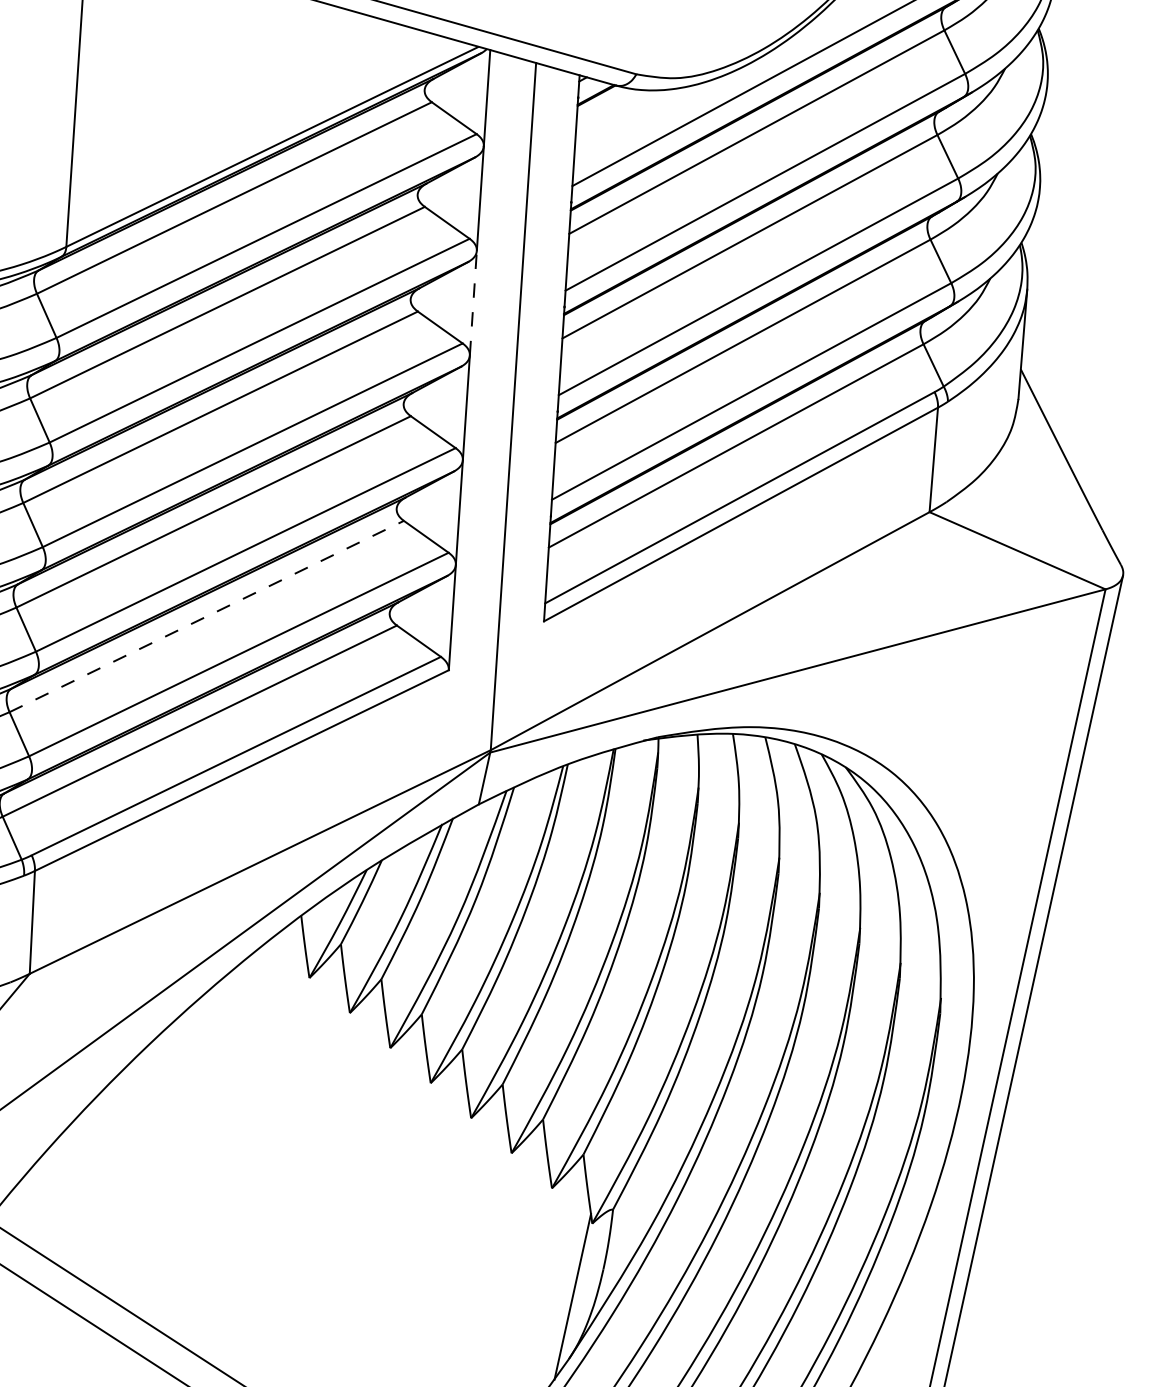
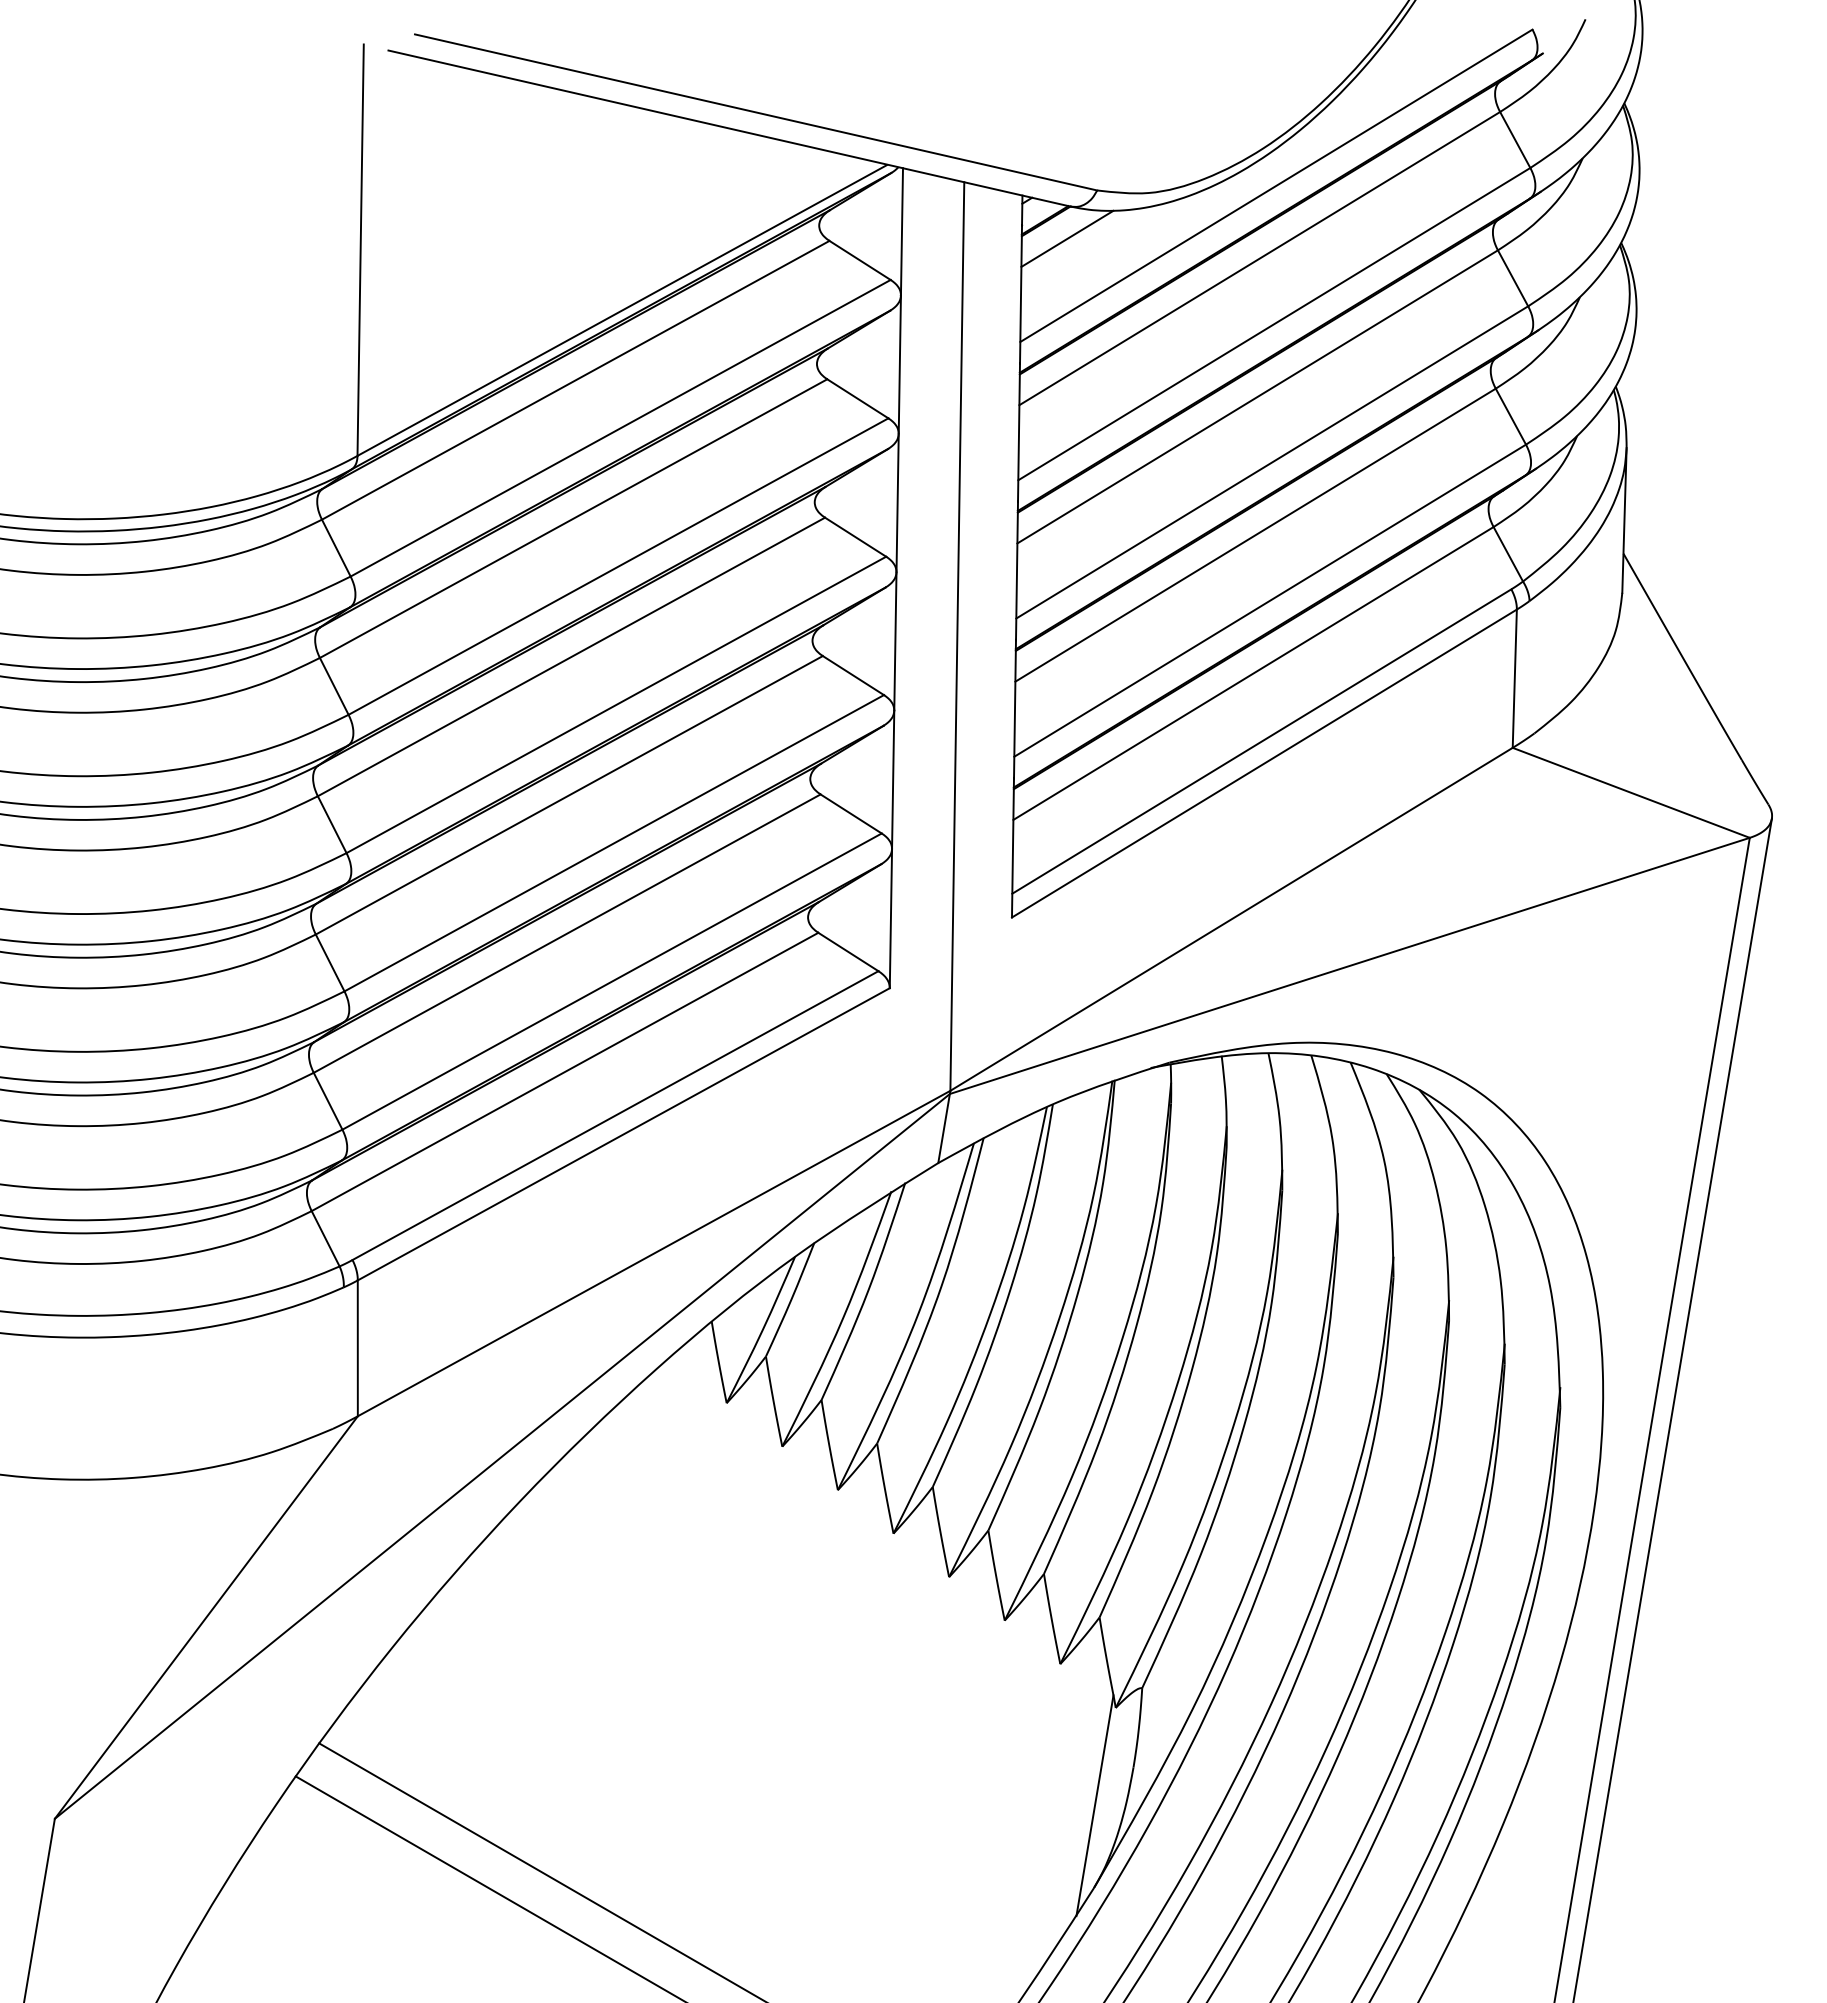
line: (612, 109) -> (1067, 238), added
line: (473, 303) -> (897, 503), dashed -> solid
line: (206, 616) -> (567, 933), dashed -> solid

